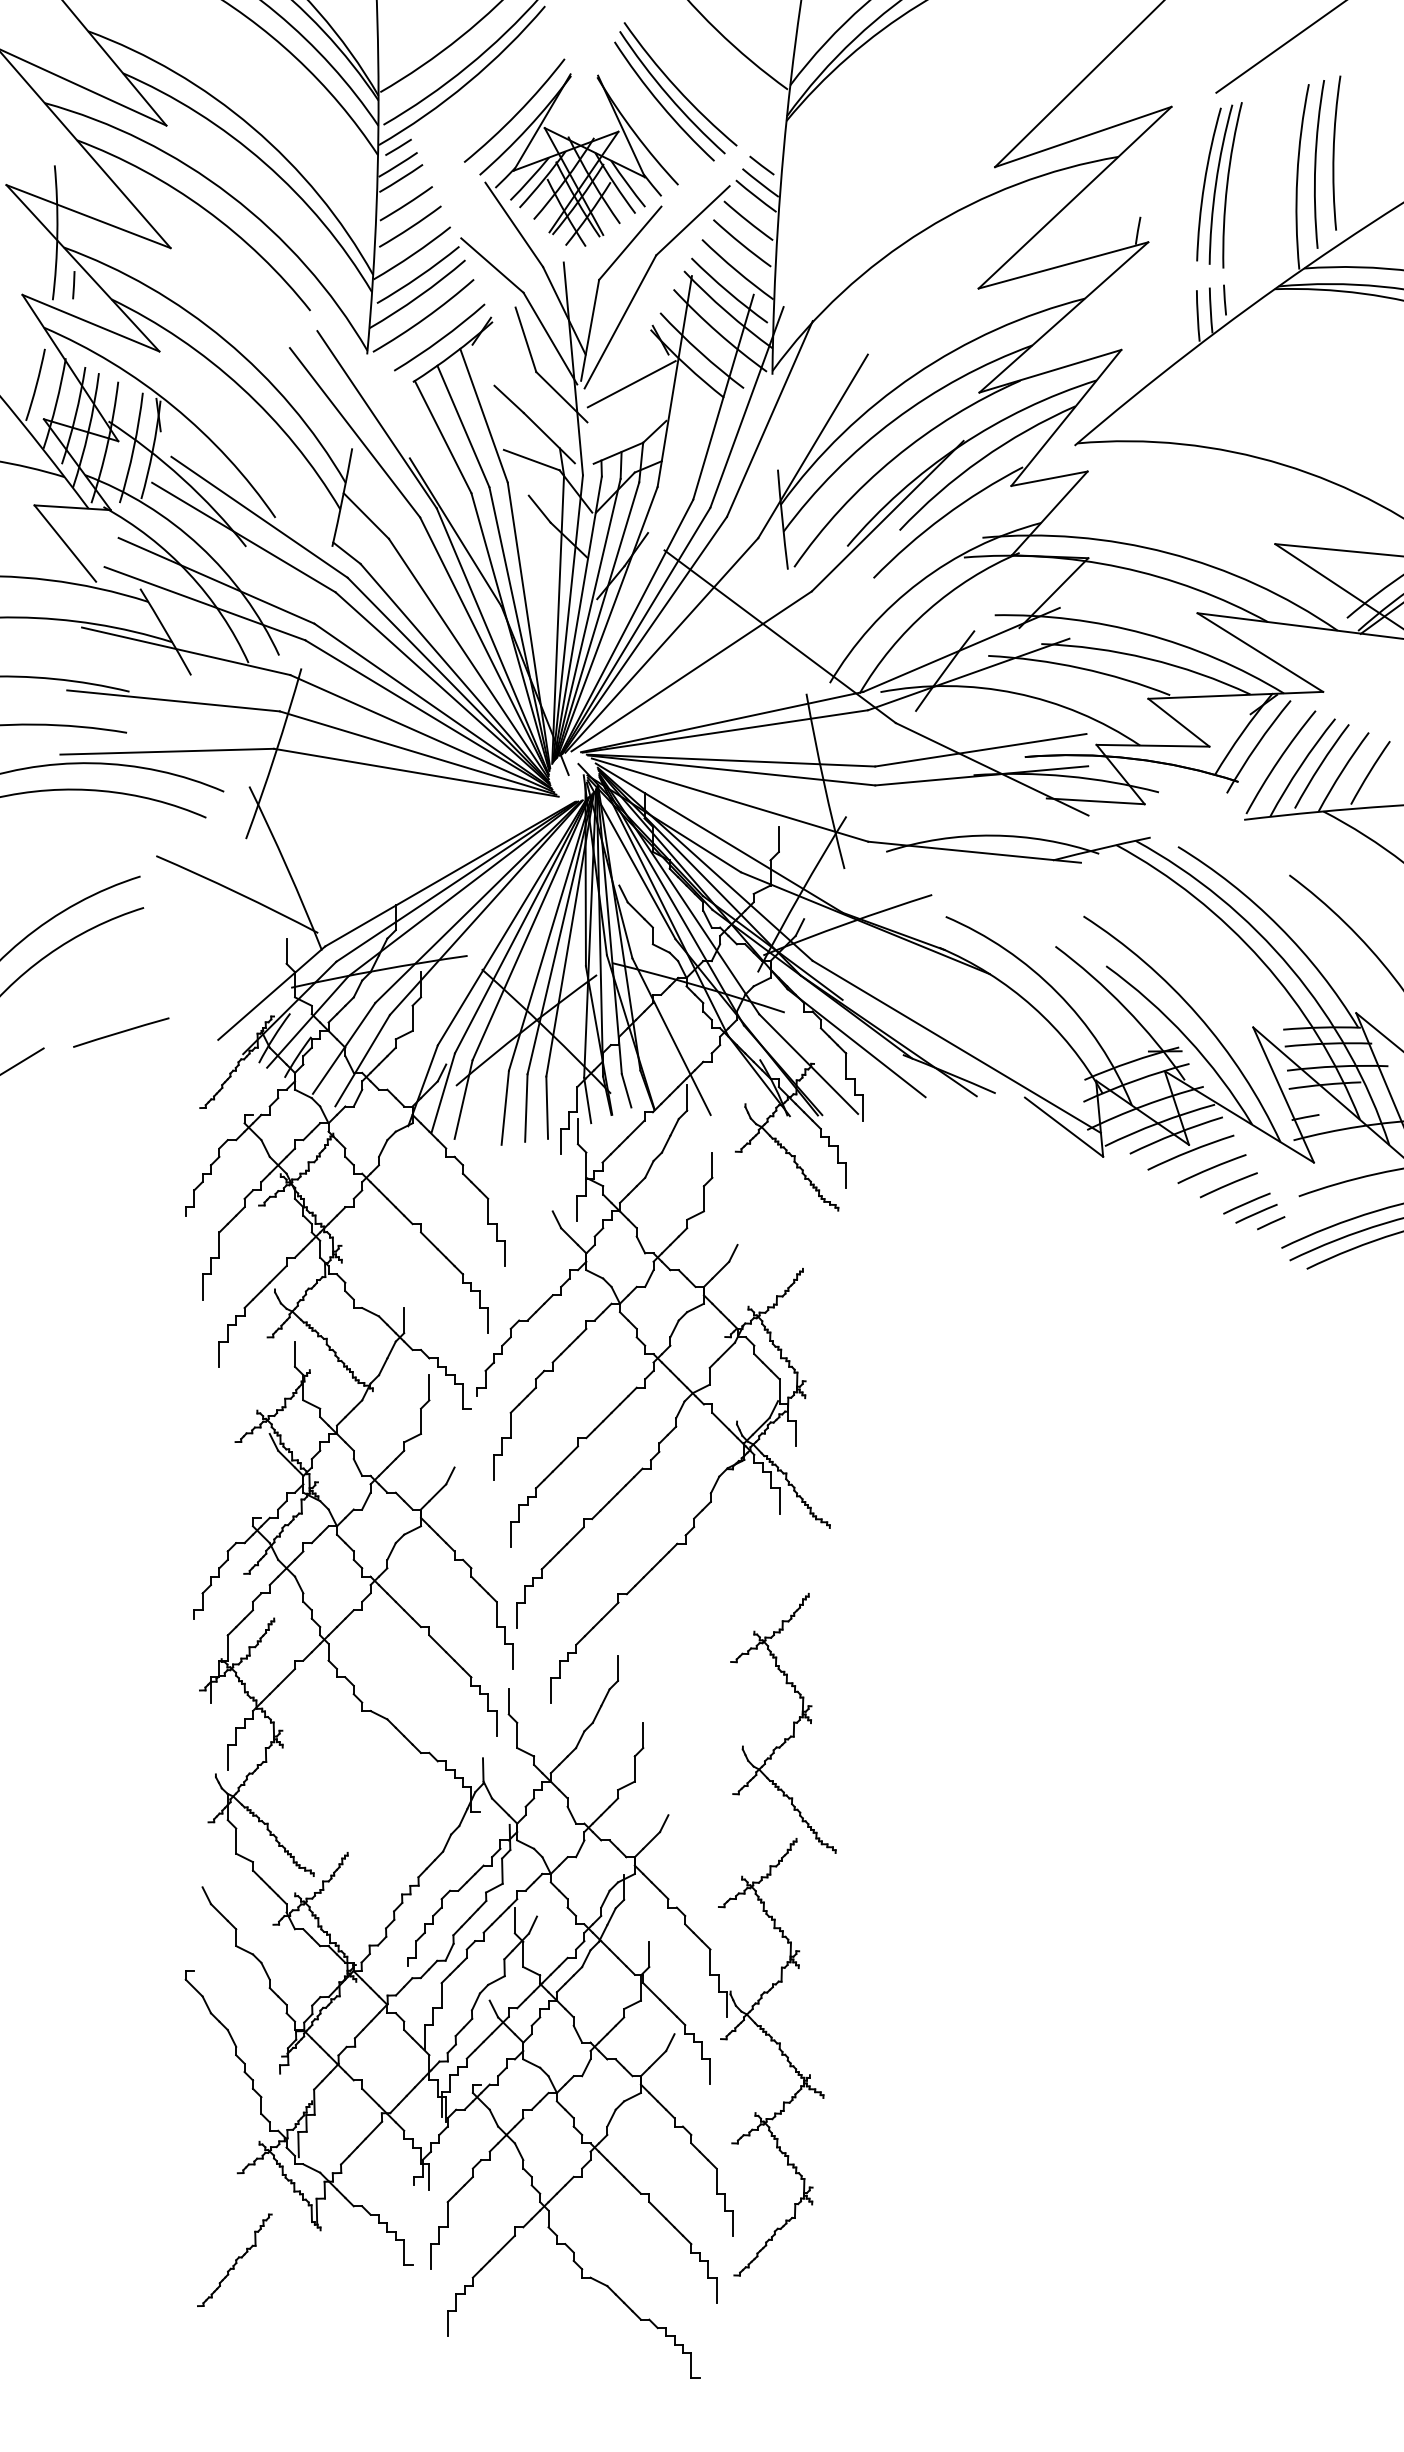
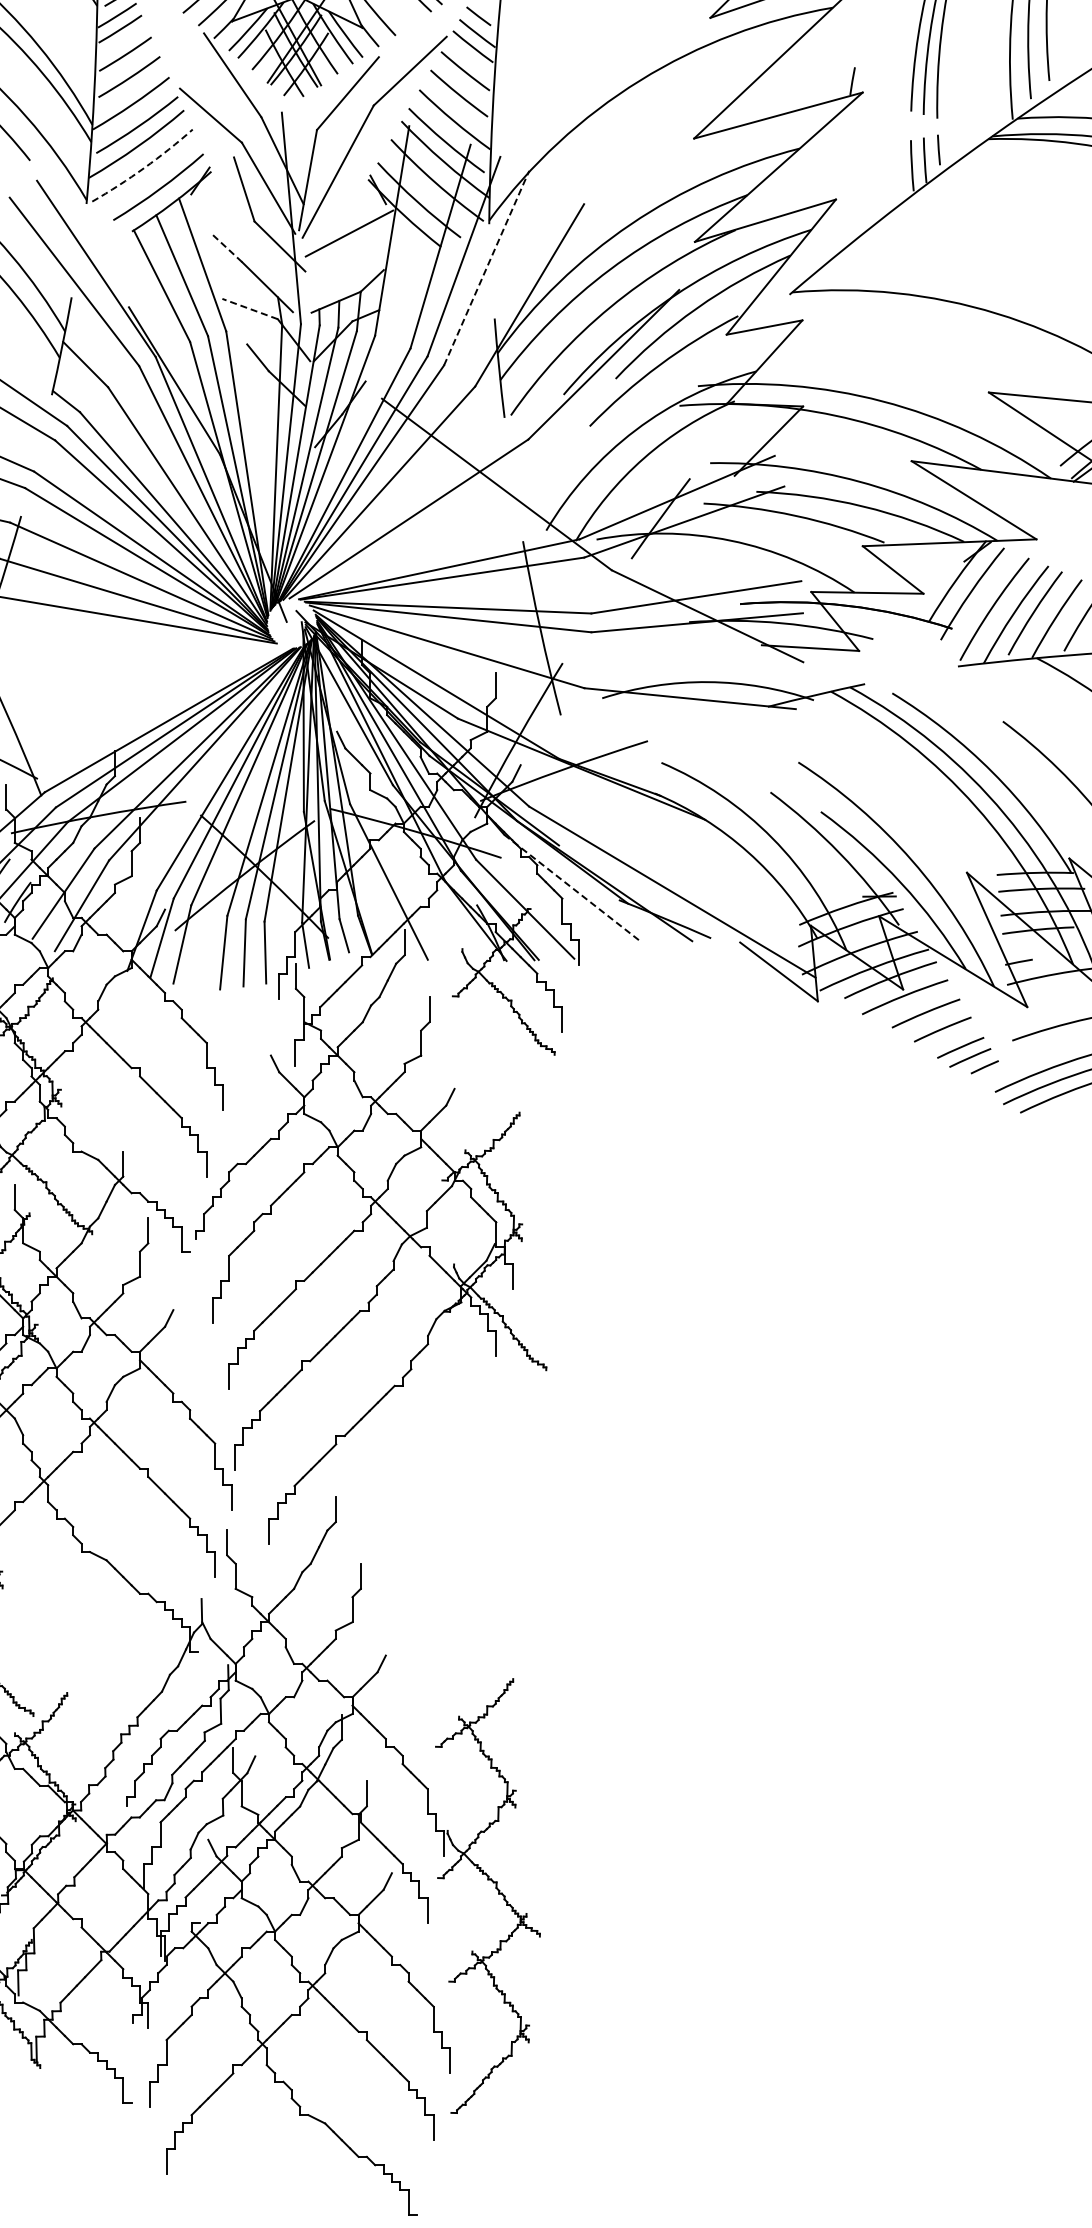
arc: (425, 318) -> (144, 168), solid -> dashed
line: (509, 399) -> (227, 248), solid -> dashed
line: (769, 419) -> (486, 268), solid -> dashed
line: (531, 460) -> (249, 309), solid -> dashed
line: (856, 1043) -> (572, 888), solid -> dashed
part: (793, 1722) -> (510, 1563), removed

